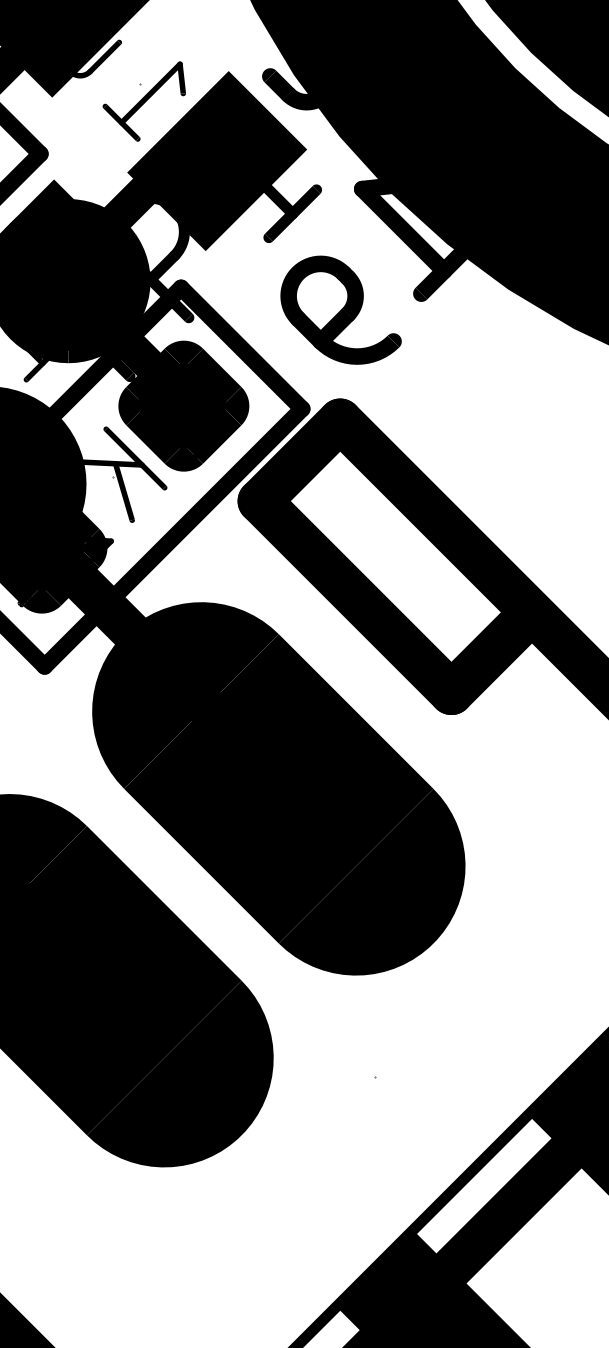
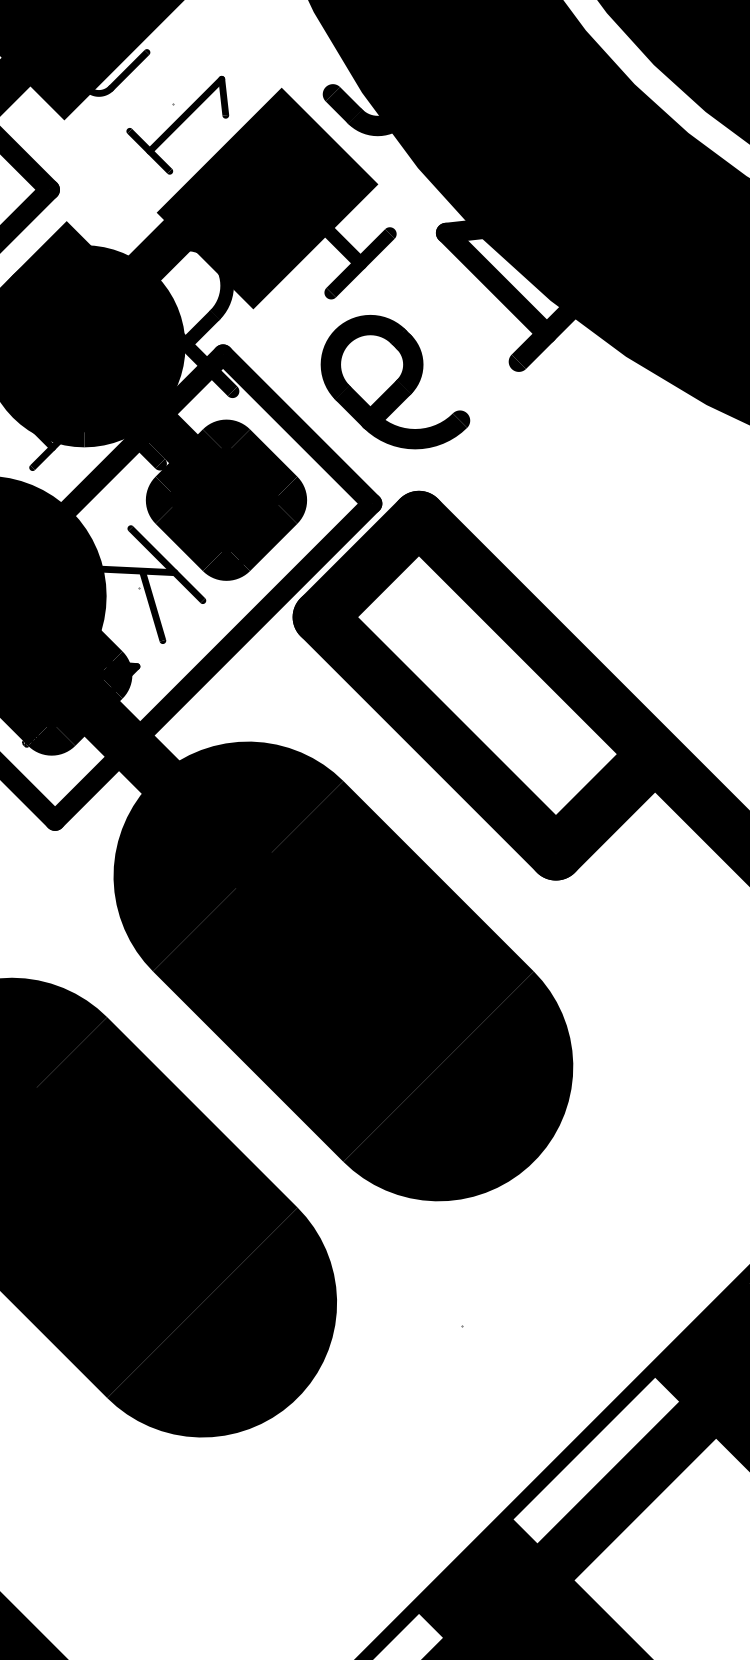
part: (340, 309) -> (394, 381), moved

